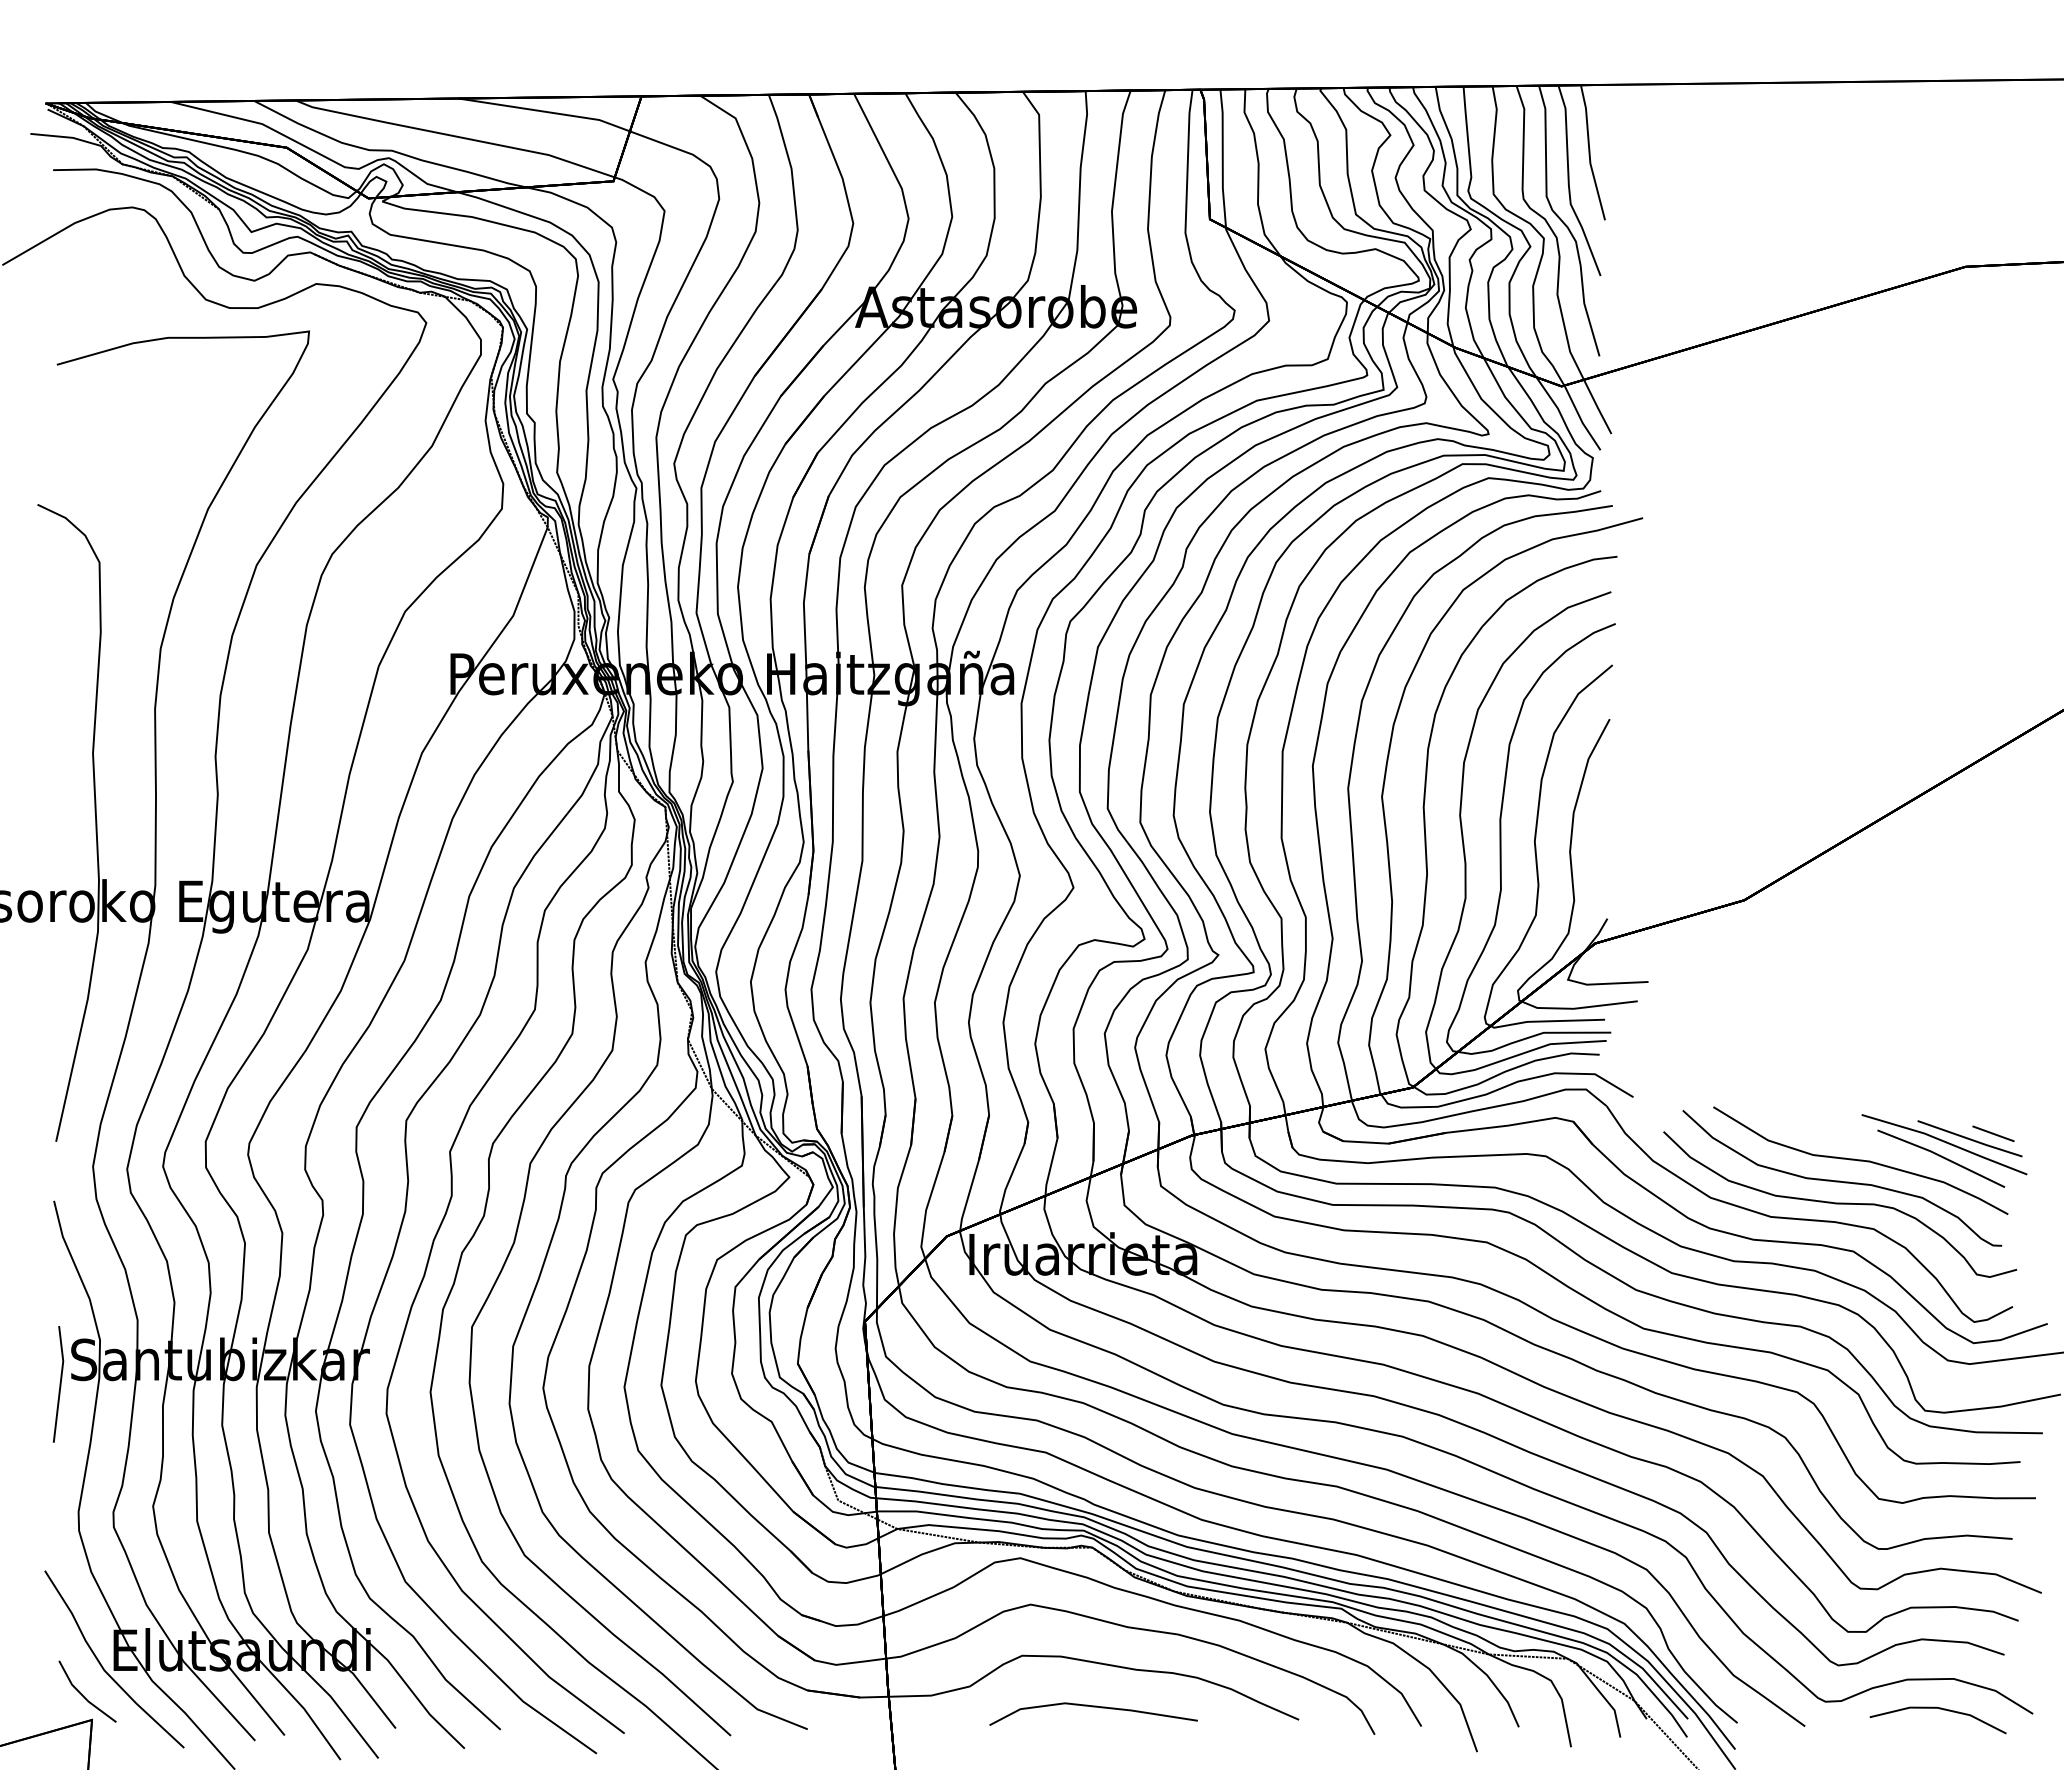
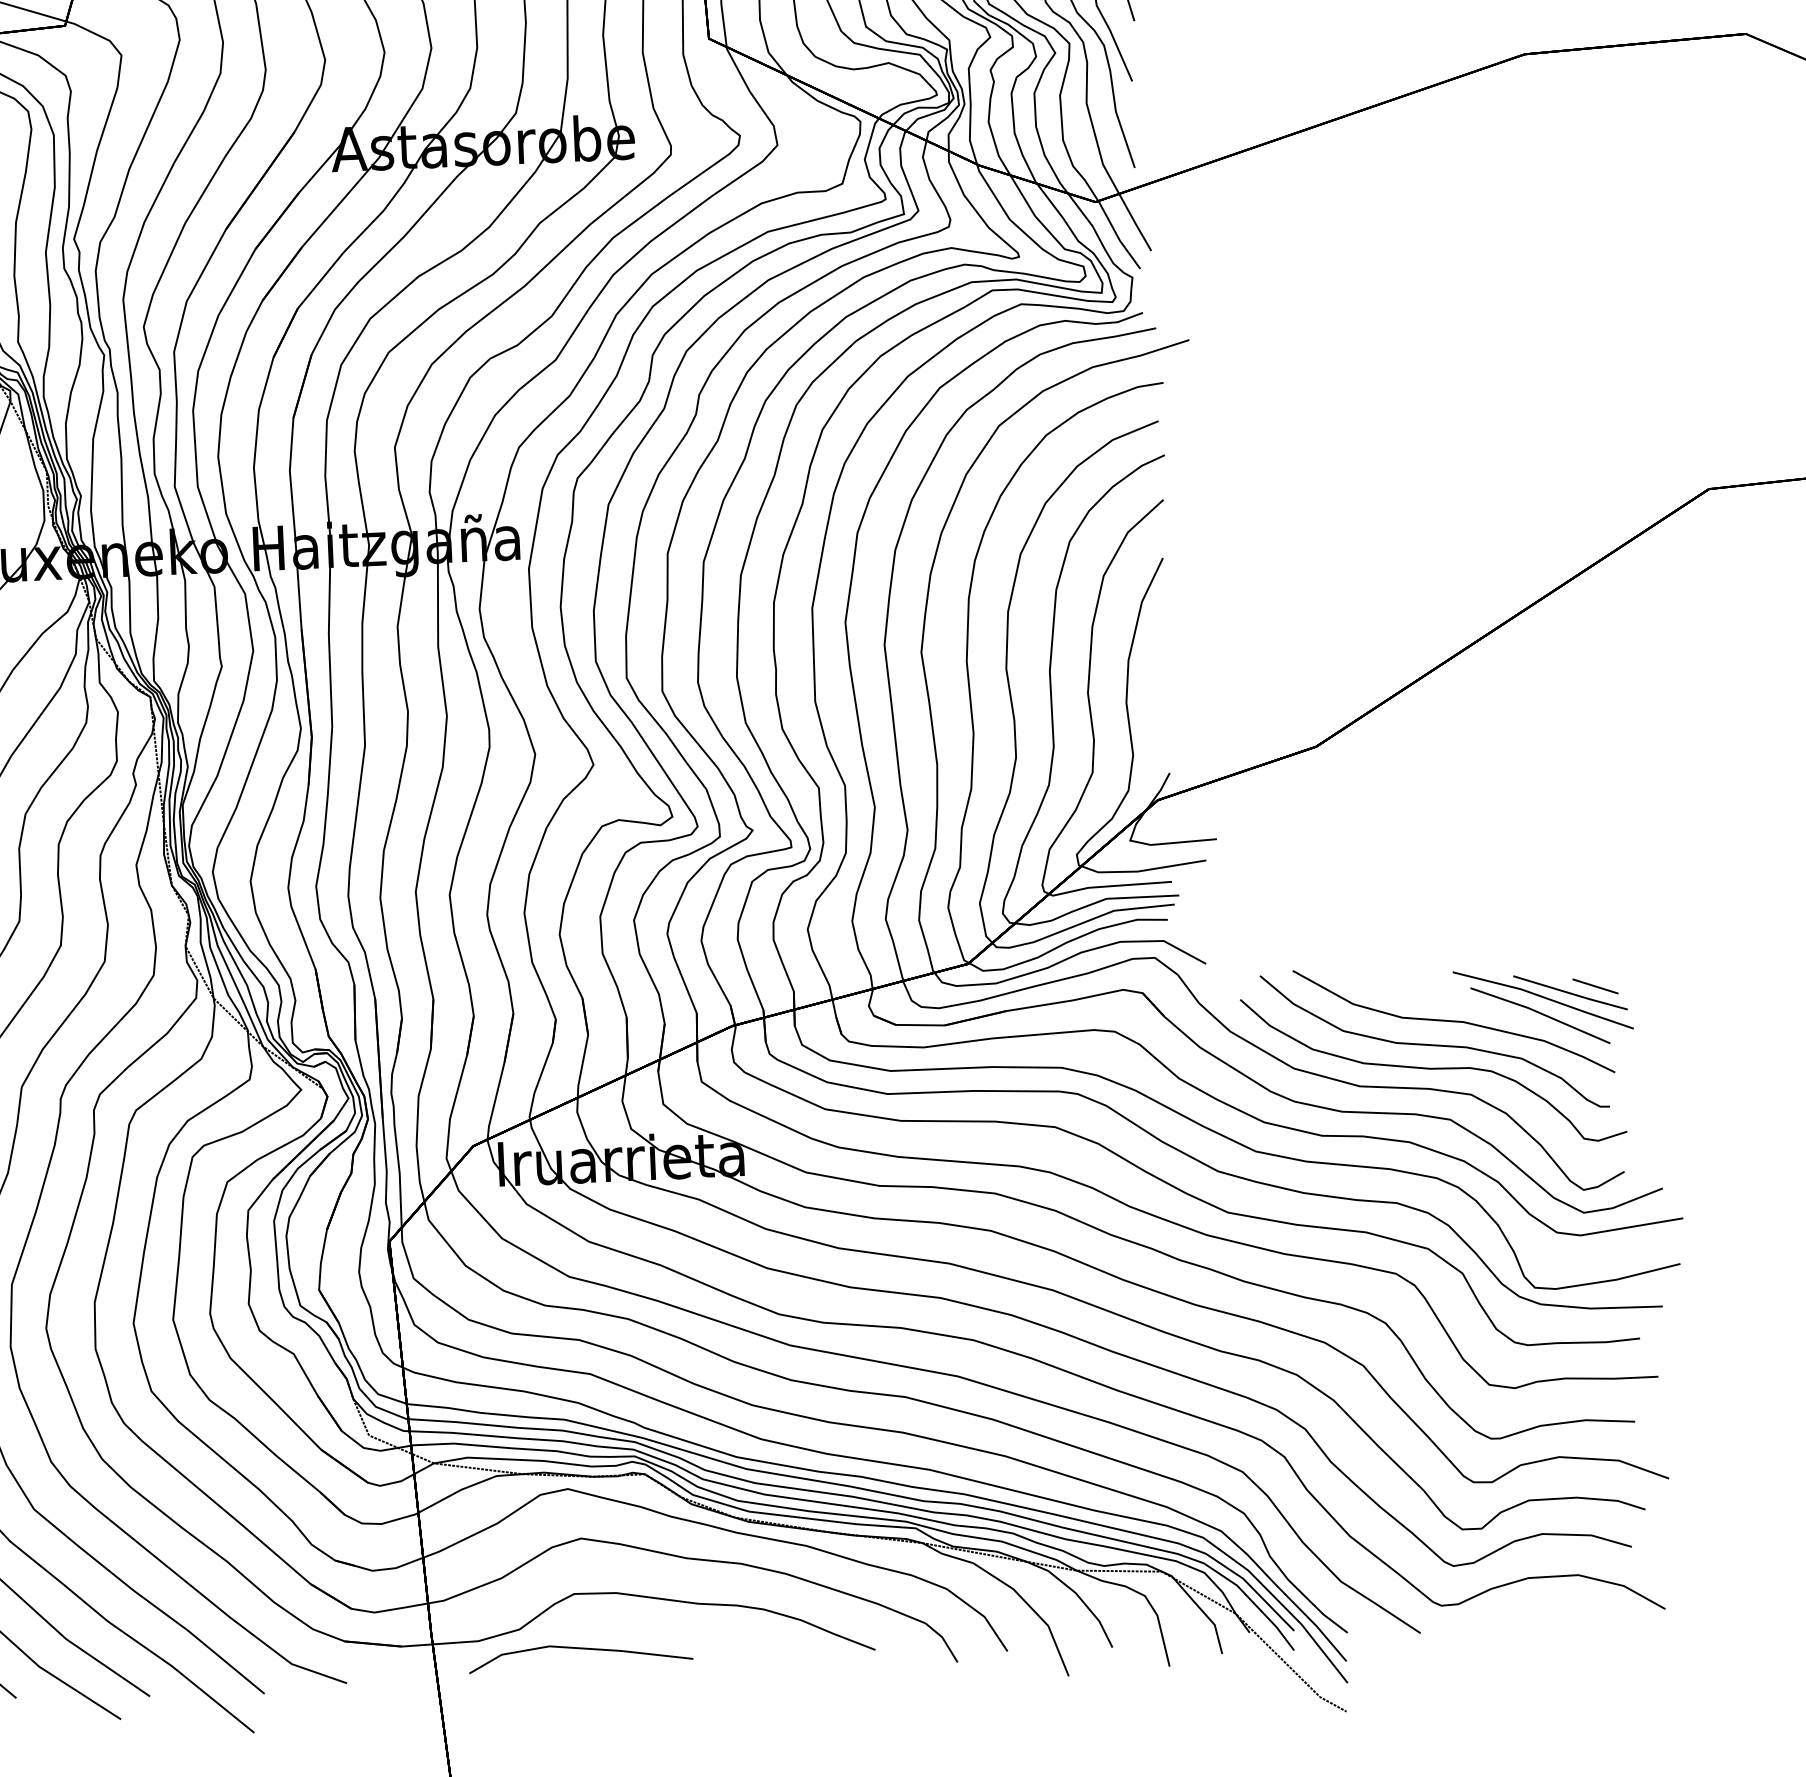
line: (1093, 1707) -> (580, 1649), moved
line: (1939, 1709) -> (1564, 1608), removed

